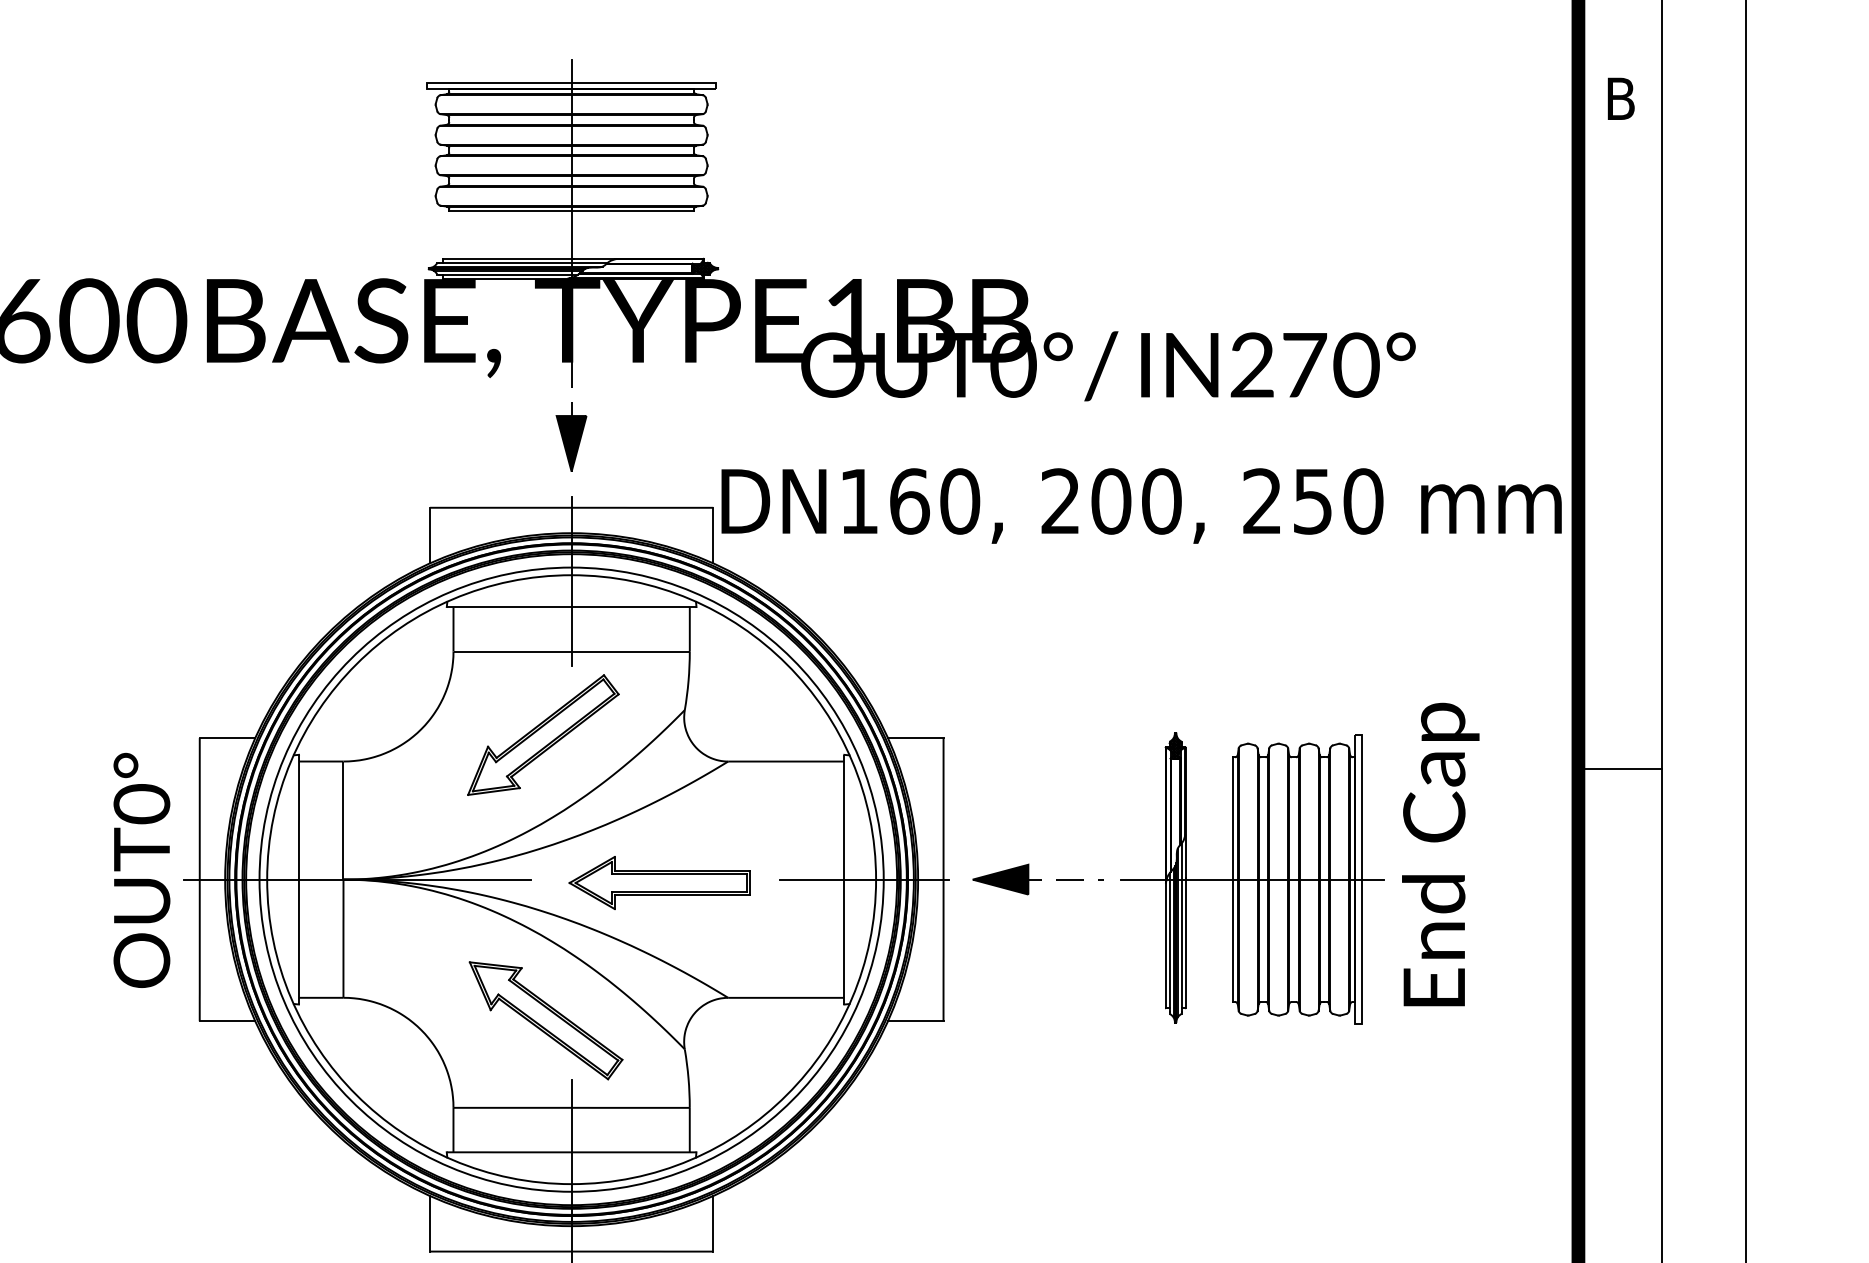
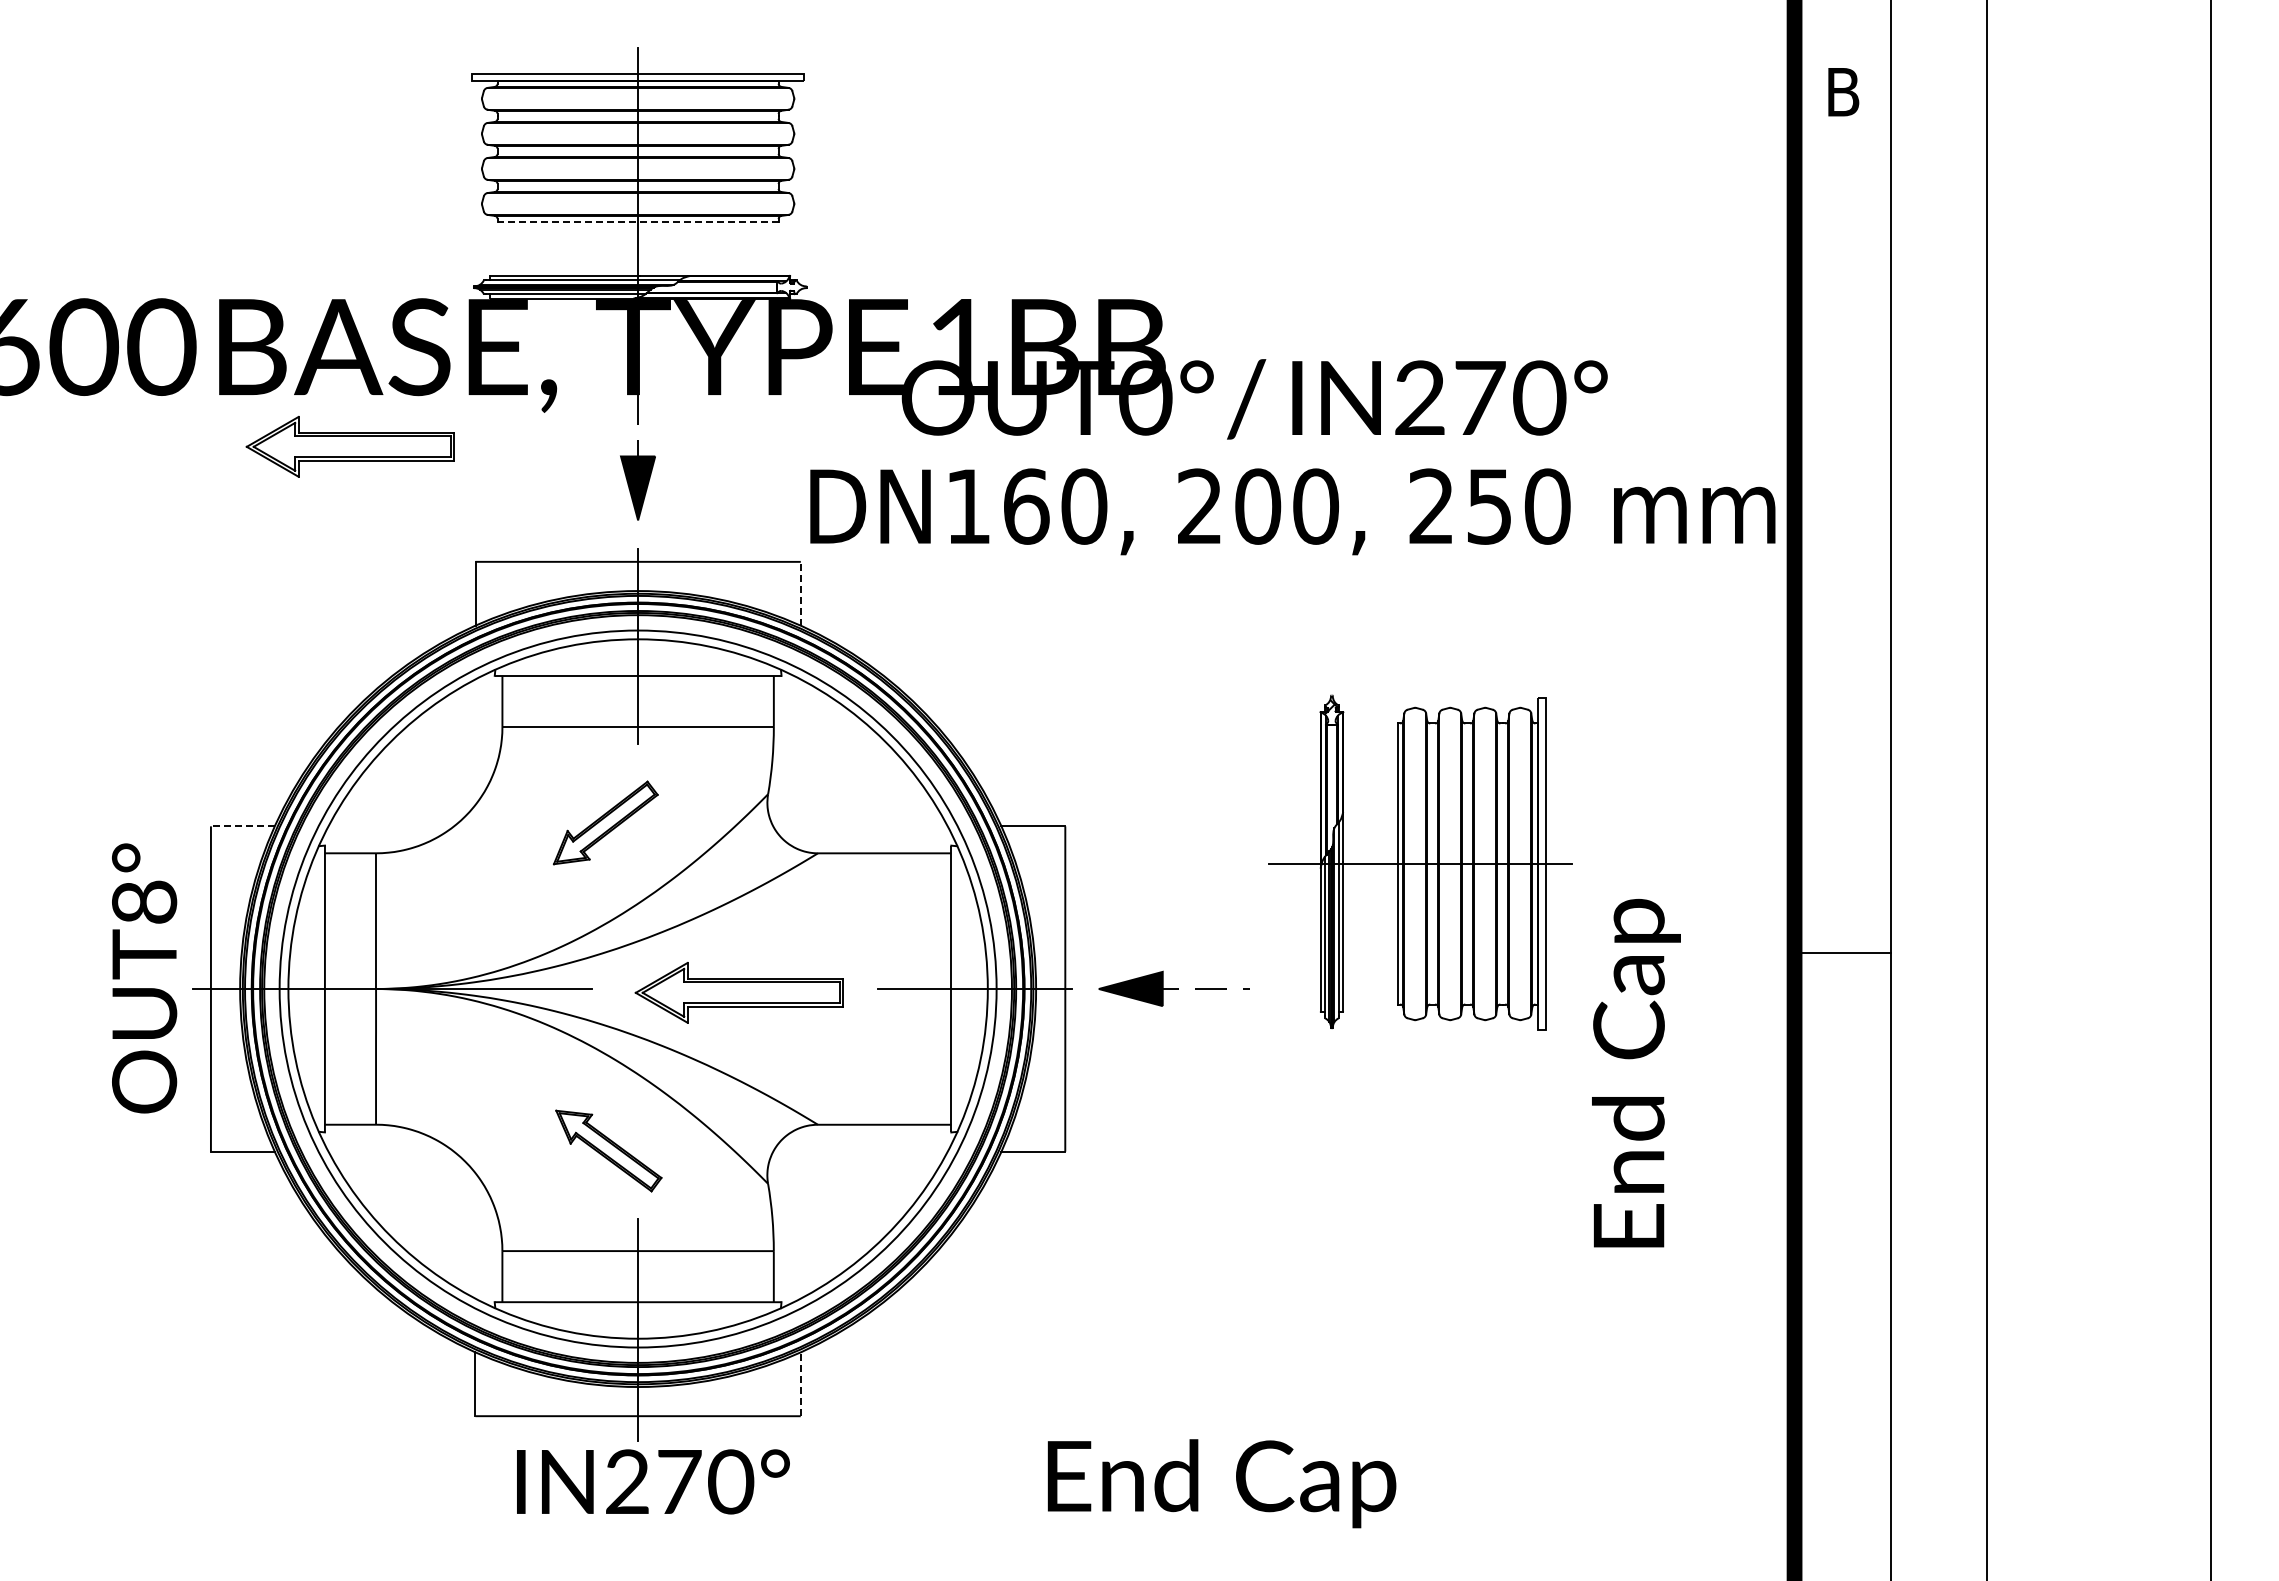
line: (571, 211) -> (638, 221), solid -> dashed
hatch: (705, 268) -> (791, 287), removed
part: (320, 407) -> (349, 446), added
text: (1141, 505) -> (1292, 511), moved
line: (713, 535) -> (800, 593), solid -> dashed
part: (543, 734) -> (605, 822), size x0.6
line: (227, 738) -> (242, 826), solid -> dashed
line: (1620, 768) -> (1842, 952), moved
text: (141, 804) -> (144, 902), OUT0° -> OUT8°
text: (1440, 854) -> (1636, 1073), moved
part: (1252, 878) -> (1420, 862), moved
part: (545, 1020) -> (608, 1150), size x0.6
line: (713, 1223) -> (800, 1384), solid -> dashed

